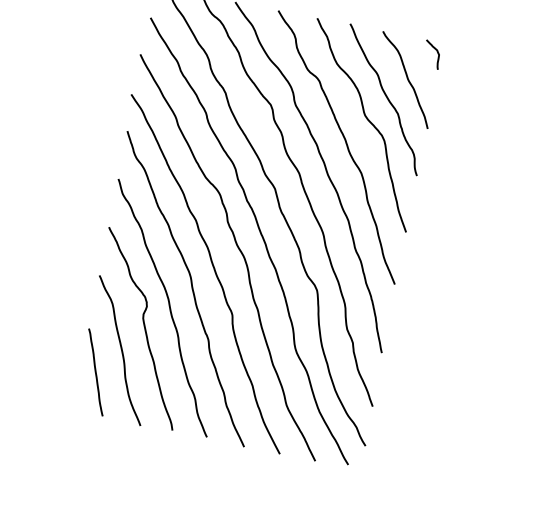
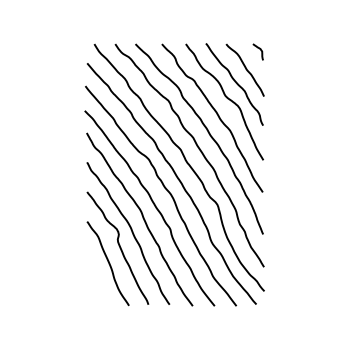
line: (95, 372) -> (96, 279), removed

